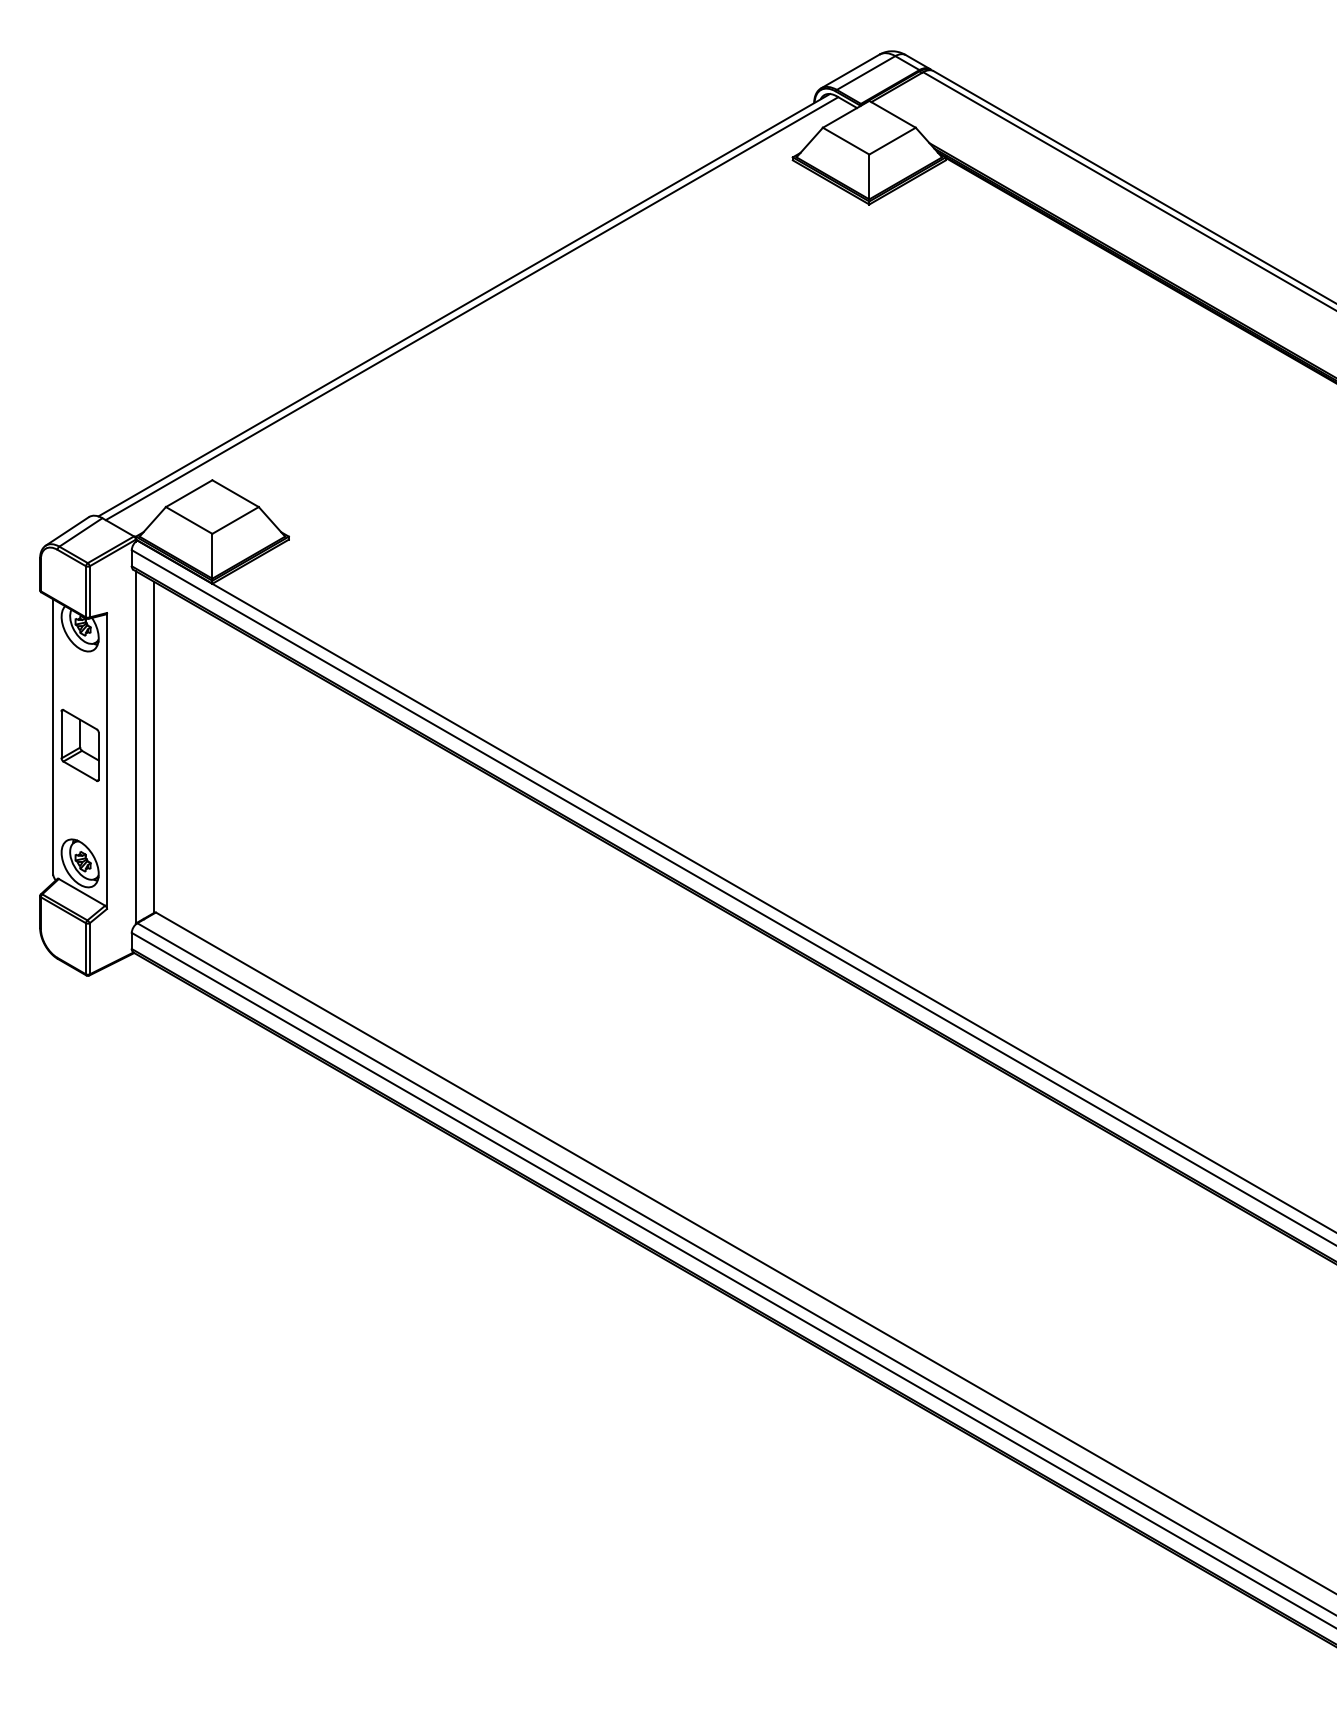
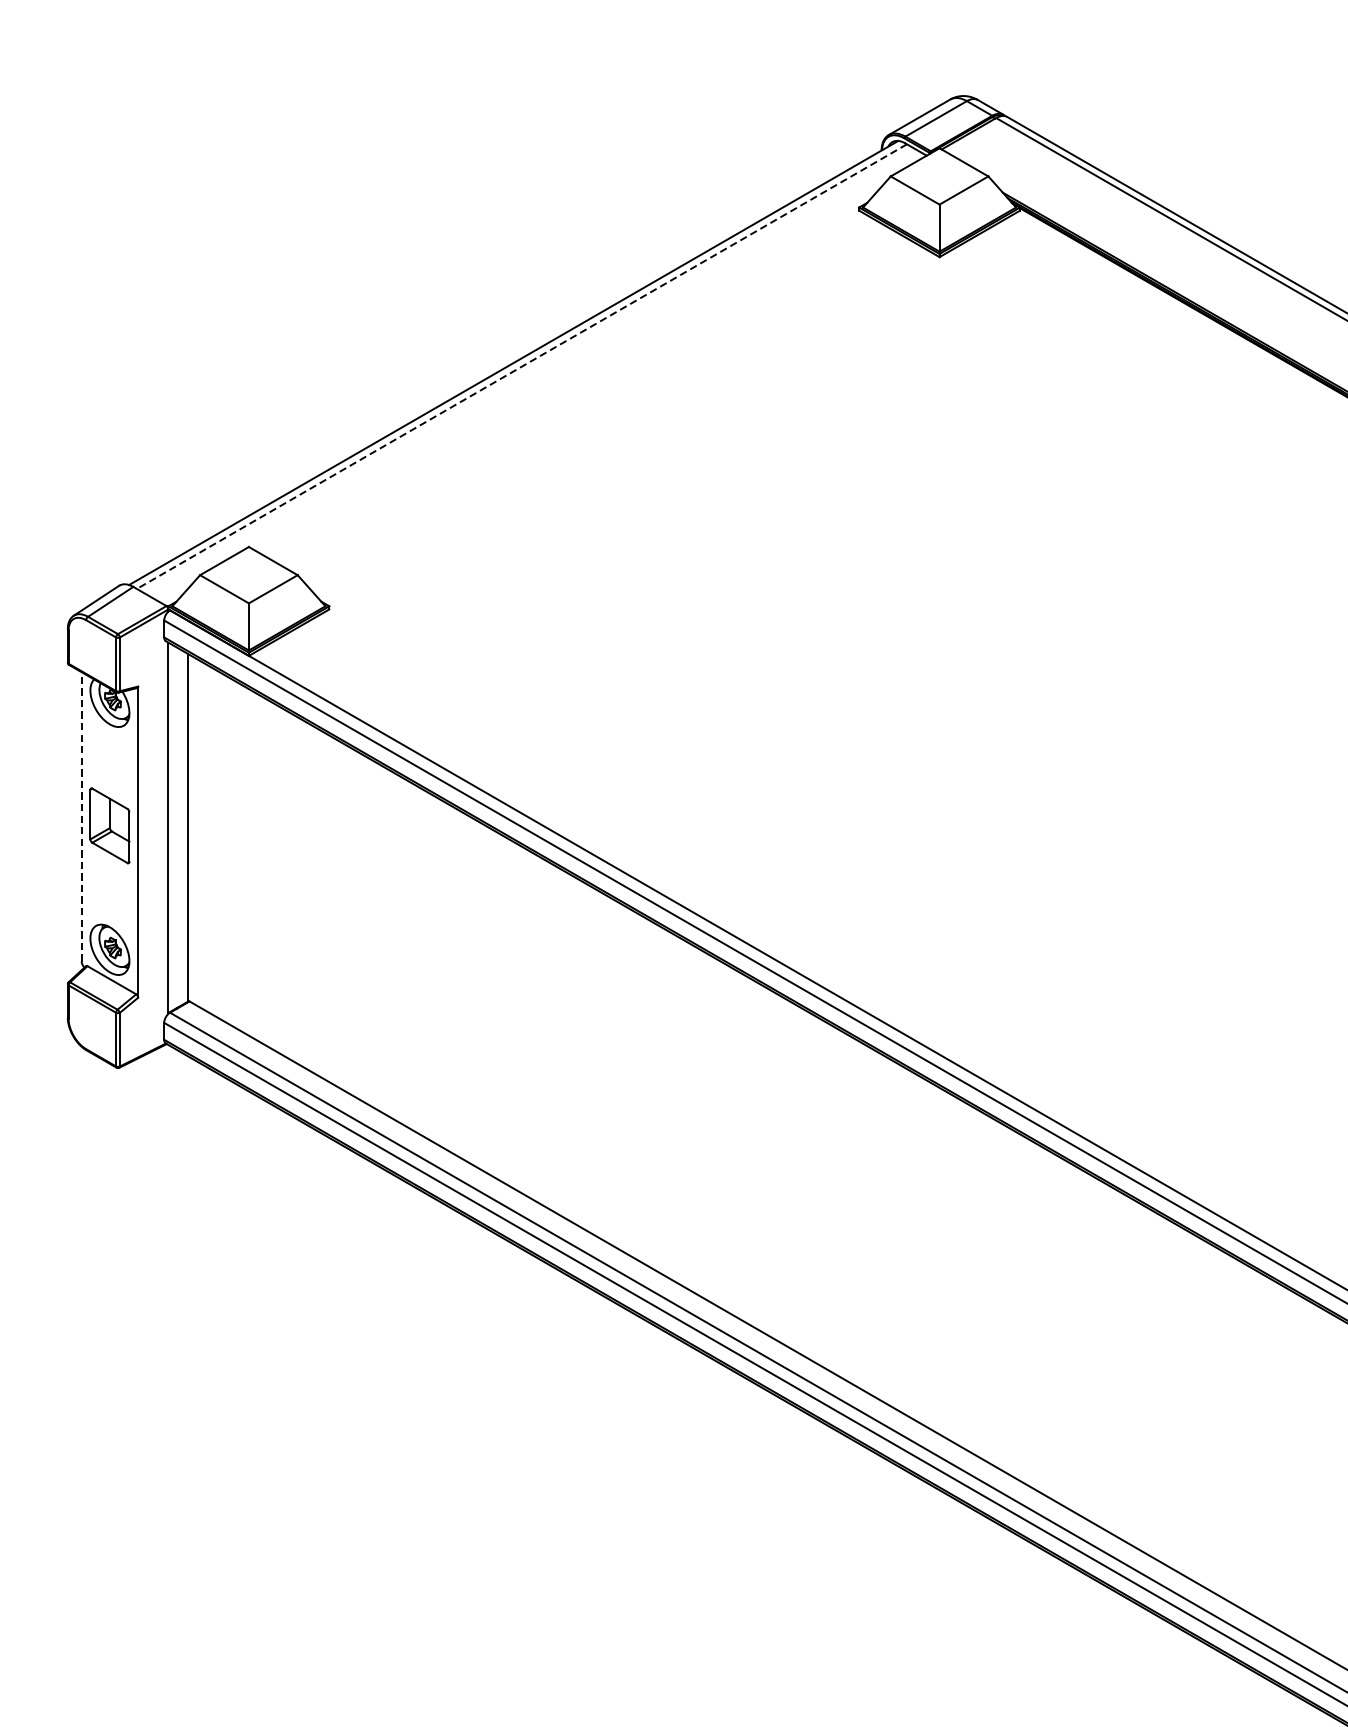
line: (472, 308) -> (522, 366), solid -> dashed
line: (53, 737) -> (81, 817), solid -> dashed

